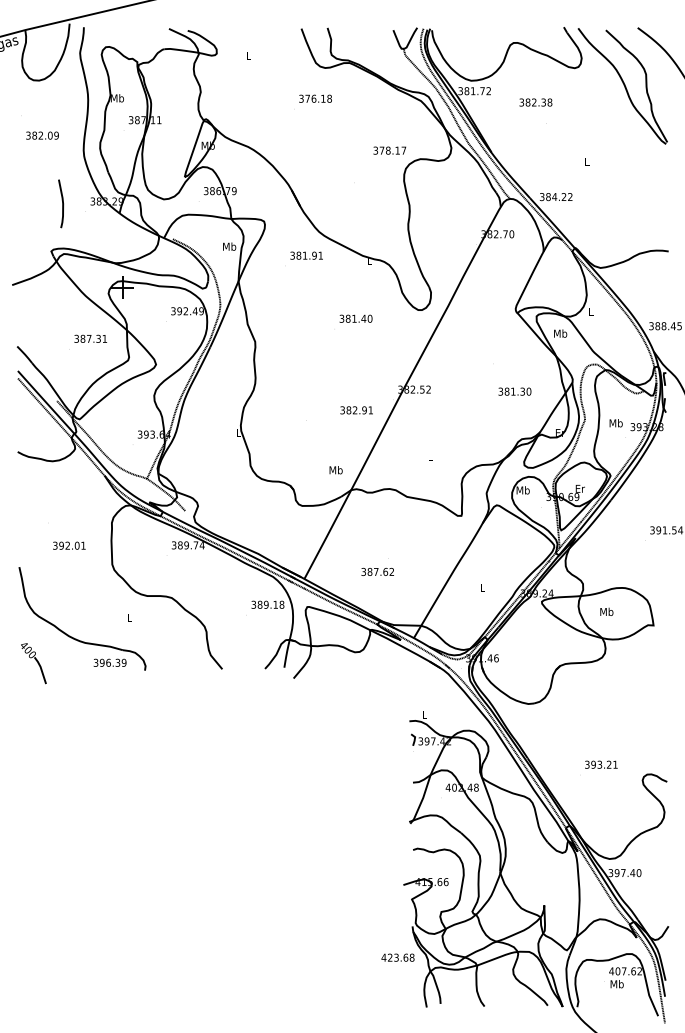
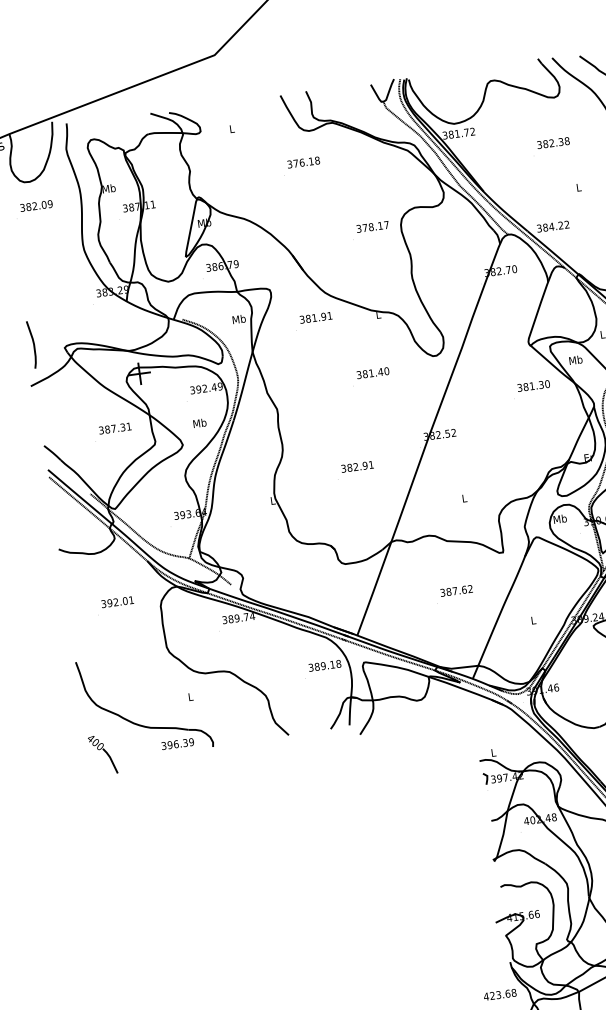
text: (535, 102) -> (553, 143), moved
text: (42, 135) -> (36, 205), moved
text: (389, 150) -> (372, 226), moved
curve: (62, 203) -> (33, 344), moved
text: (514, 391) -> (533, 385), moved
text: (356, 410) -> (357, 466), moved
text: (335, 470) -> (199, 423), moved
text: (69, 545) -> (117, 601), moved
text: (377, 571) -> (456, 590), moved

